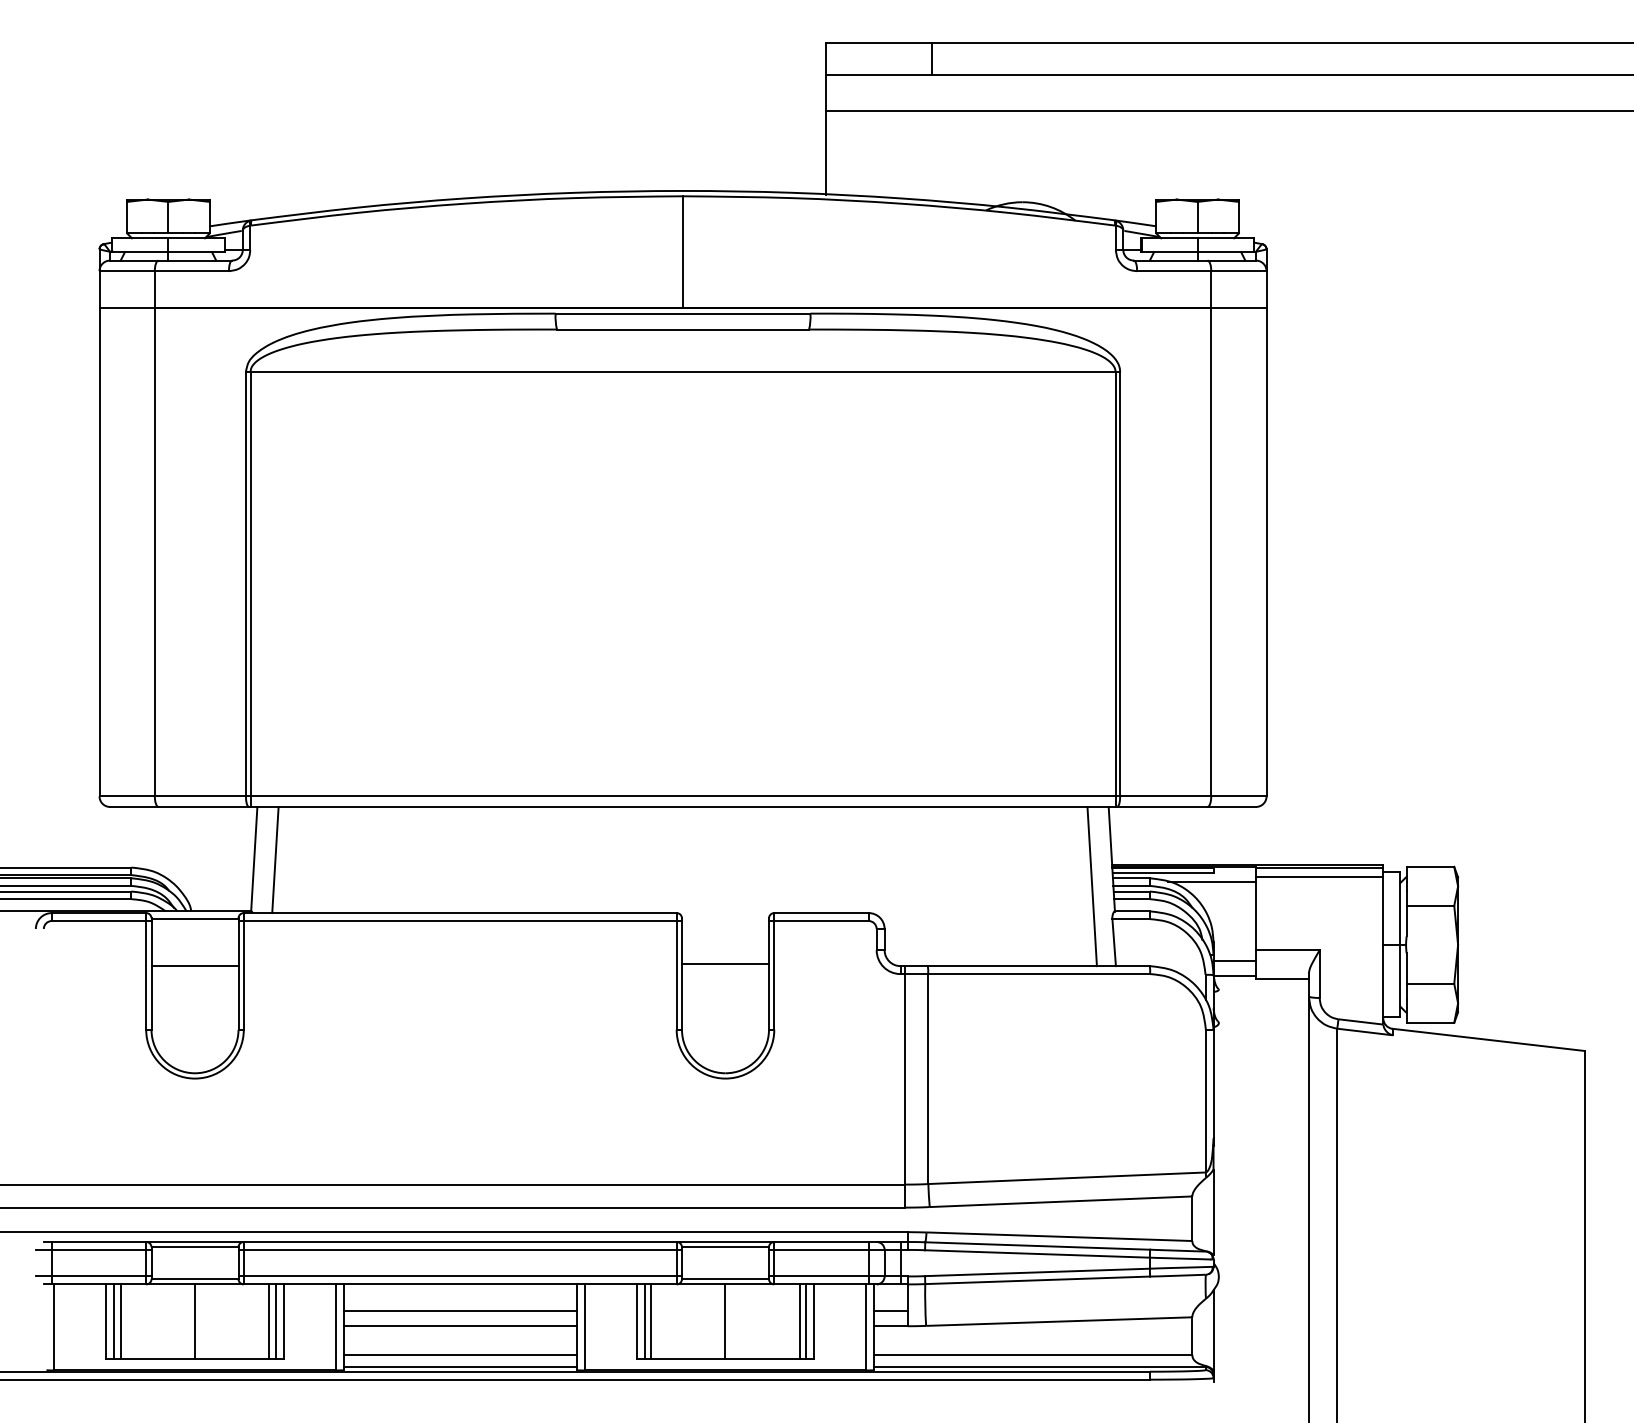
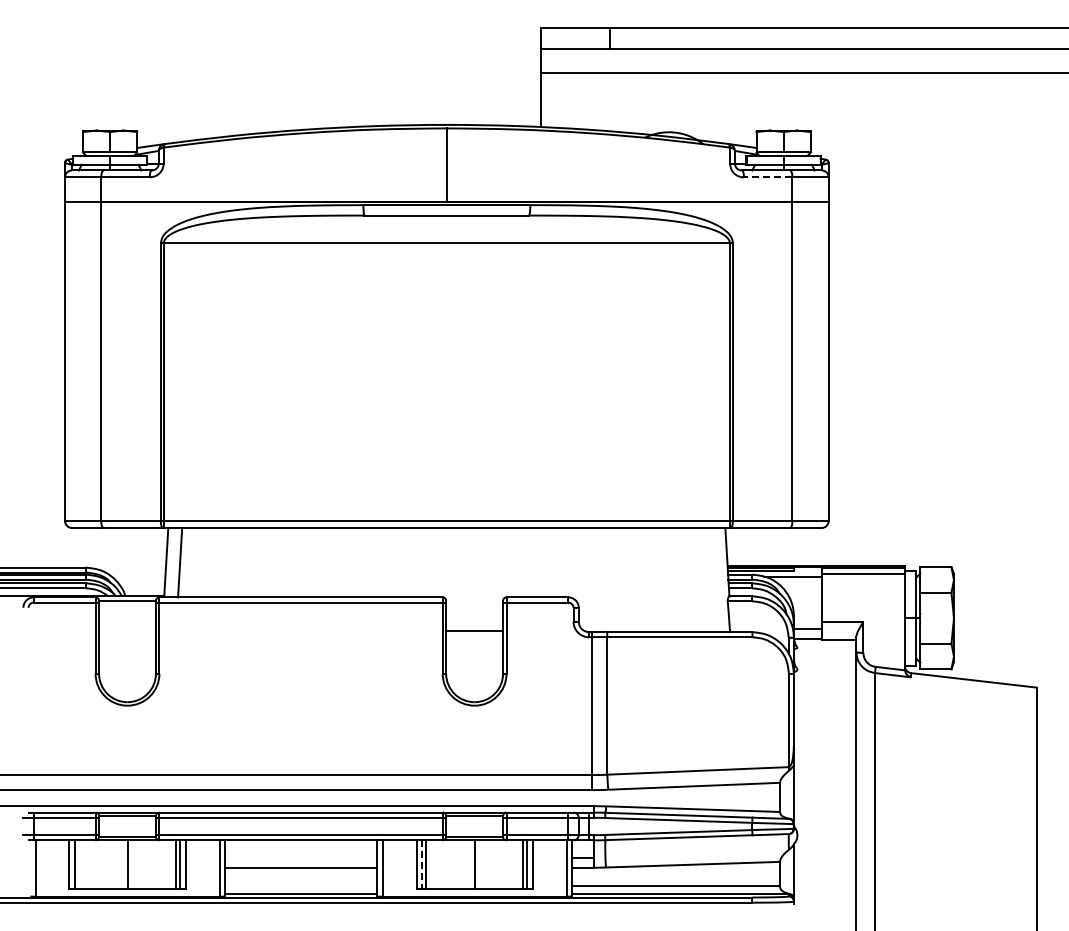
line: (1173, 271) -> (767, 177), solid -> dashed
line: (1092, 885) -> (714, 579), removed
line: (194, 966) -> (127, 632), removed
line: (459, 1310) -> (300, 857), removed
line: (120, 1321) -> (78, 864), removed
line: (644, 1322) -> (421, 865), solid -> dashed
line: (459, 1354) -> (300, 886), removed

